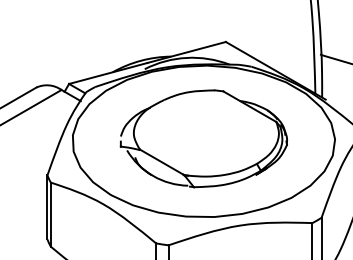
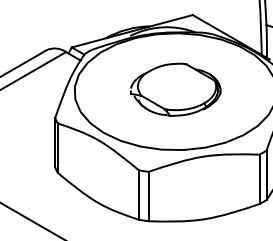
part: (203, 138) -> (175, 89), size x0.7

